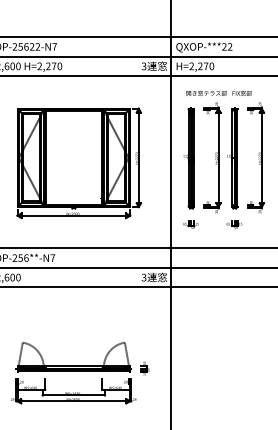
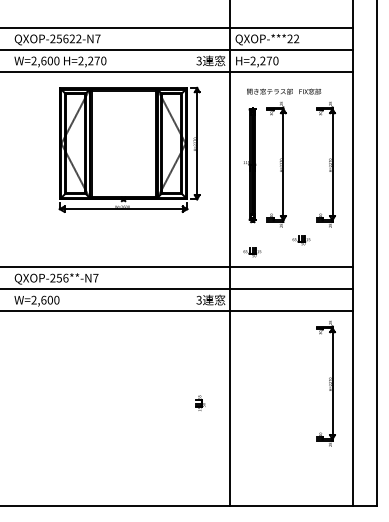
part: (232, 158) -> (299, 165), removed
part: (79, 163) -> (129, 149), moved
part: (191, 224) -> (252, 252), moved
part: (255, 351) -> (325, 383), added
part: (73, 373) -> (119, 408), removed

